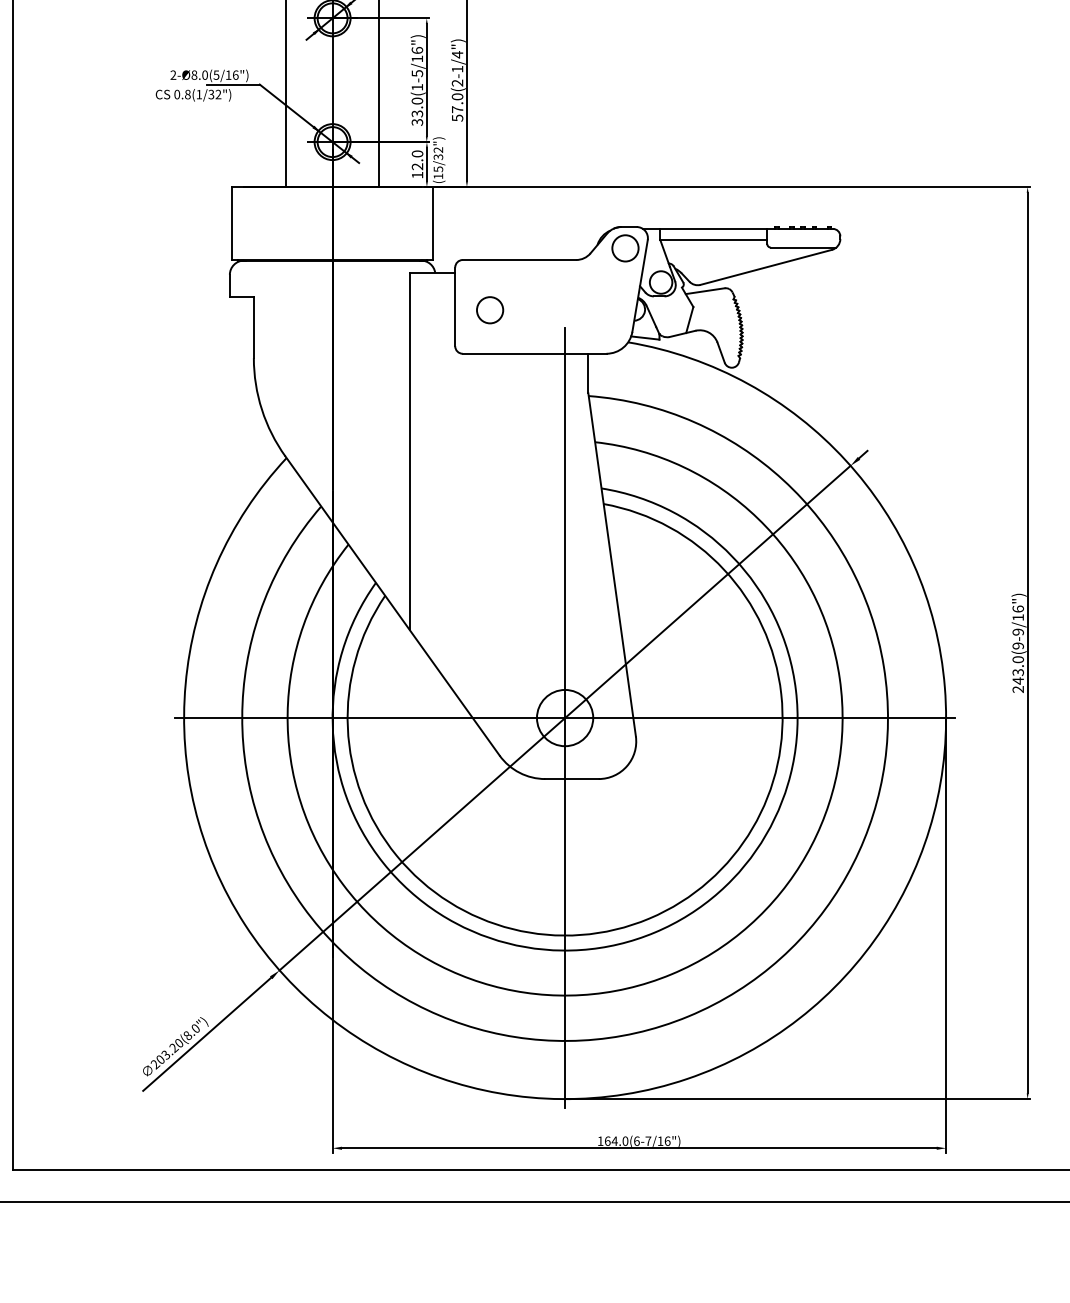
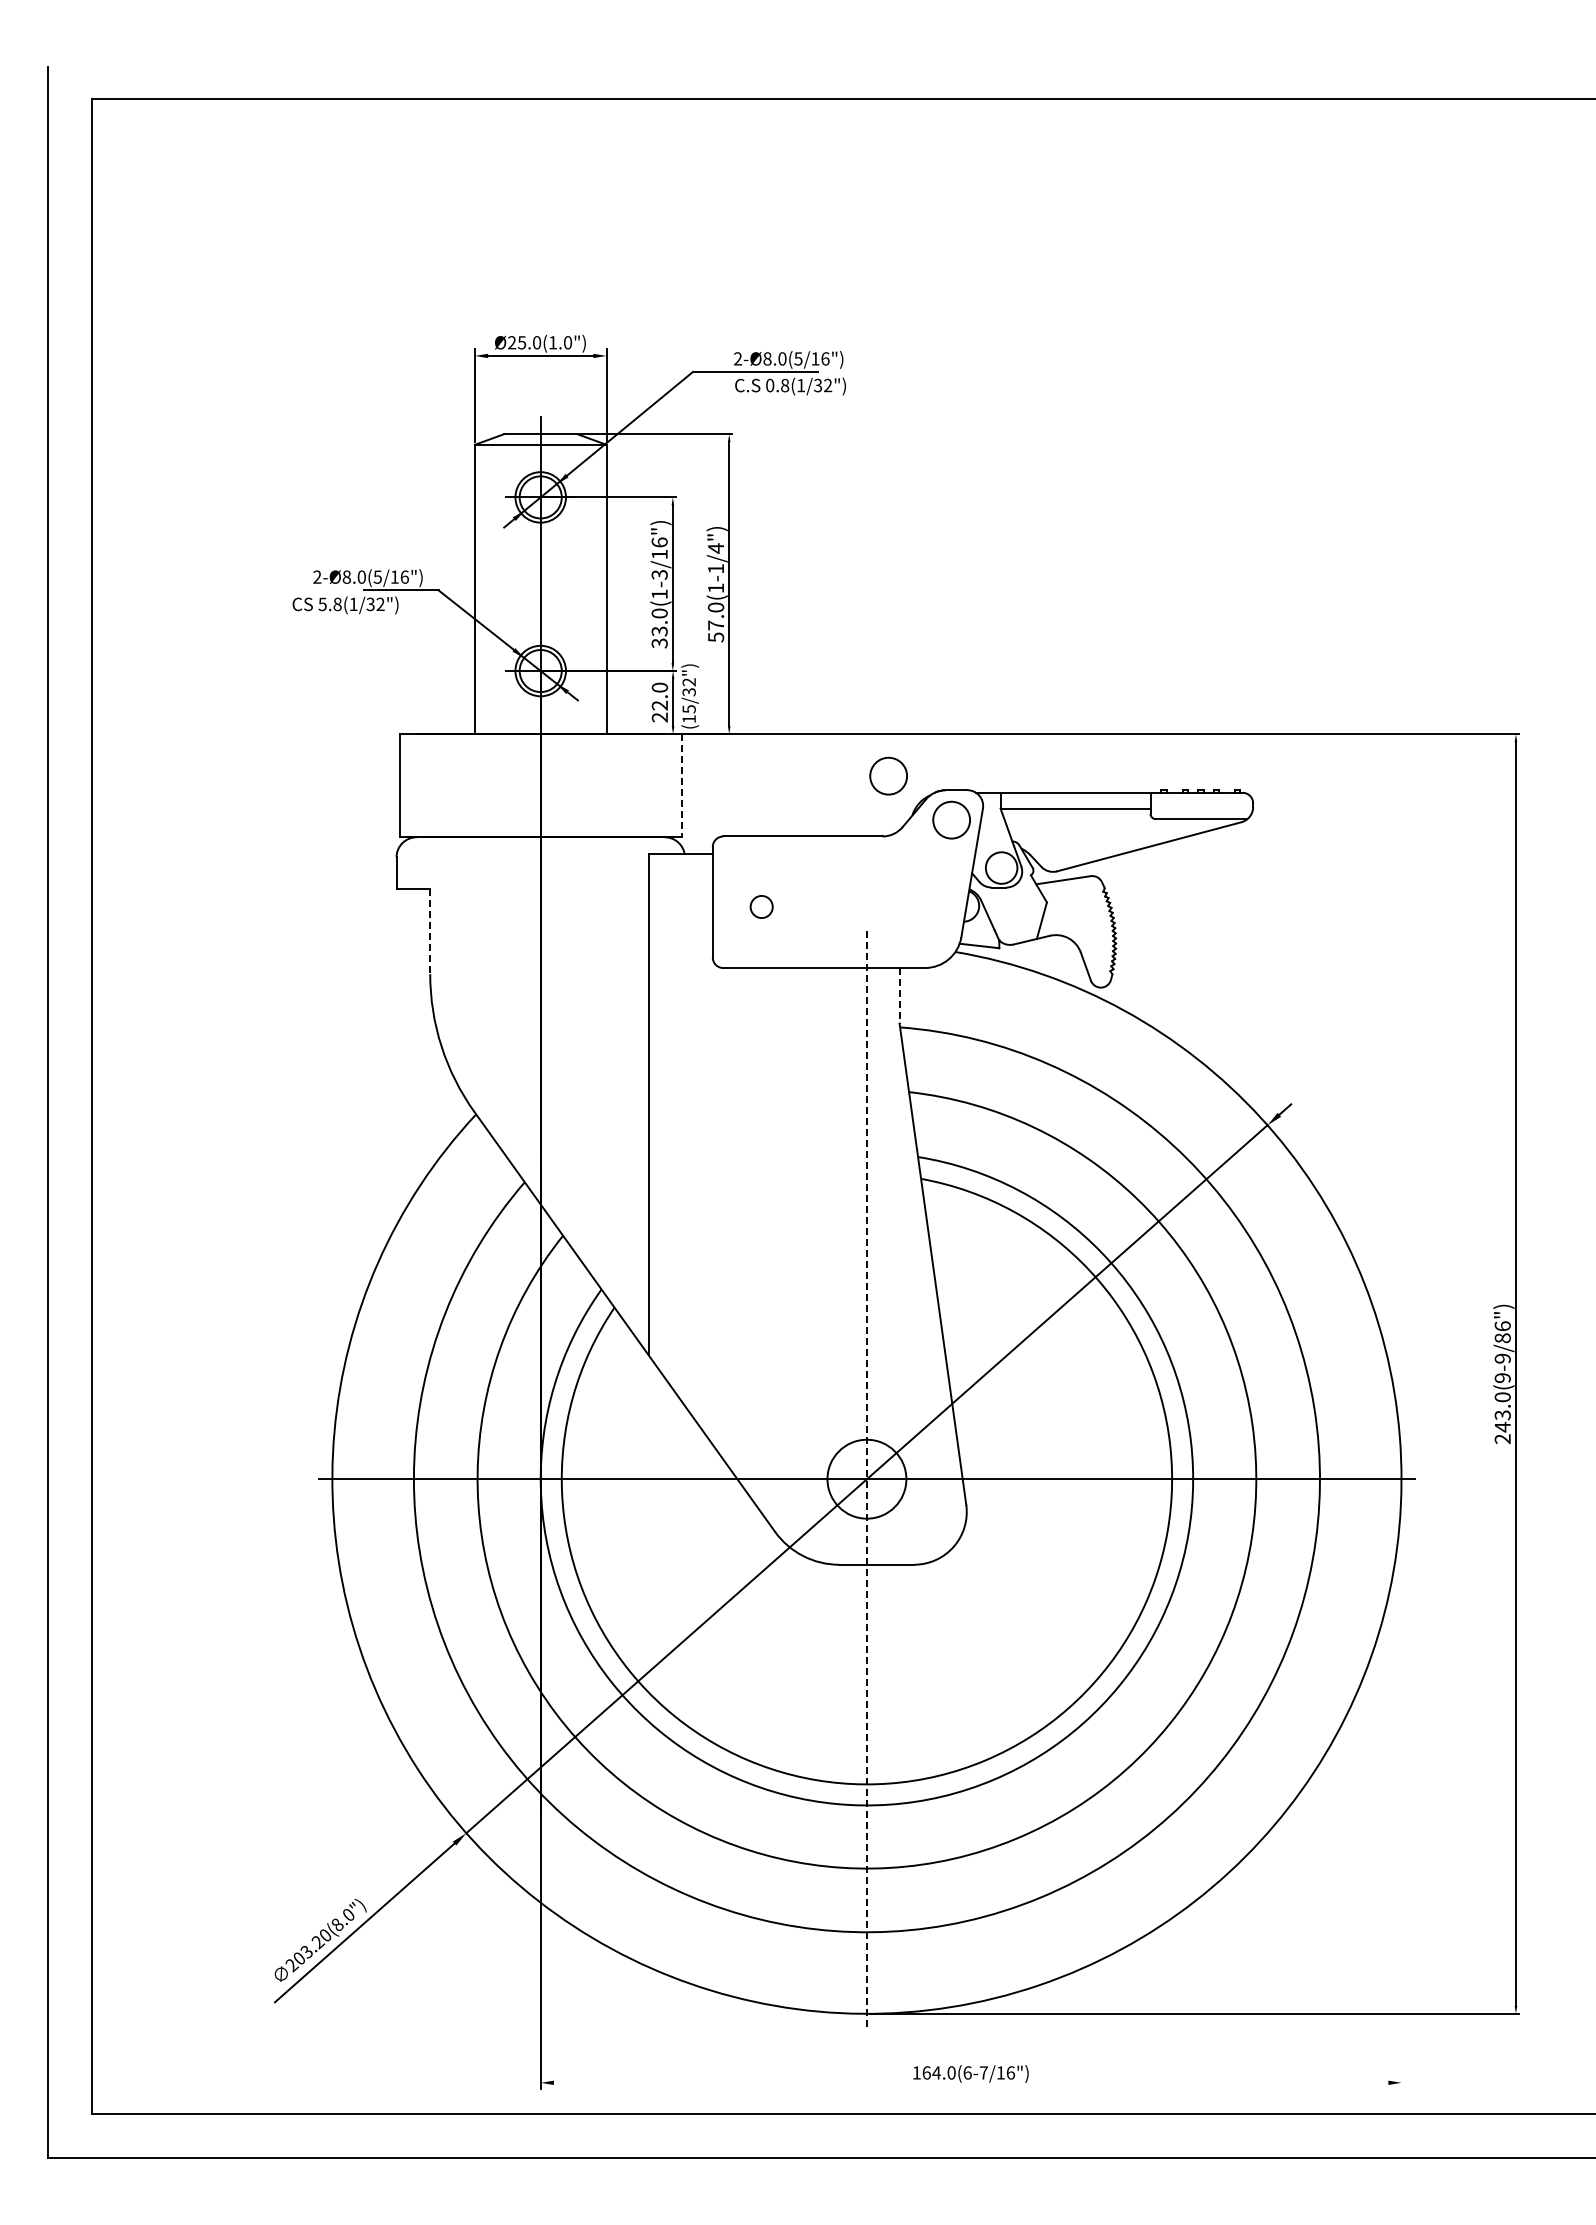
text: (417, 73) -> (659, 574), 33.0(1-5/16") -> 33.0(1-3/16")
text: (457, 83) -> (715, 588), 57.0(2-1/4") -> 57.0(1-1/4")
text: (177, 94) -> (322, 604), 0.8(1/32") -> 5.8(1/32")
text: (417, 175) -> (659, 717), 12.0 -> 22.0
circle: (580, 216) -> (888, 775), added
line: (432, 223) -> (681, 785), solid -> dashed
circle: (489, 309) -> (761, 906), size x0.6
line: (254, 327) -> (430, 931), solid -> dashed
line: (588, 373) -> (899, 995), solid -> dashed
text: (1018, 617) -> (1502, 1338), 243.0(9-9/16") -> 243.0(9-9/86")
line: (564, 718) -> (866, 1479), solid -> dashed
line: (946, 936) -> (1401, 1785), removed
line: (638, 1148) -> (970, 2082), removed

